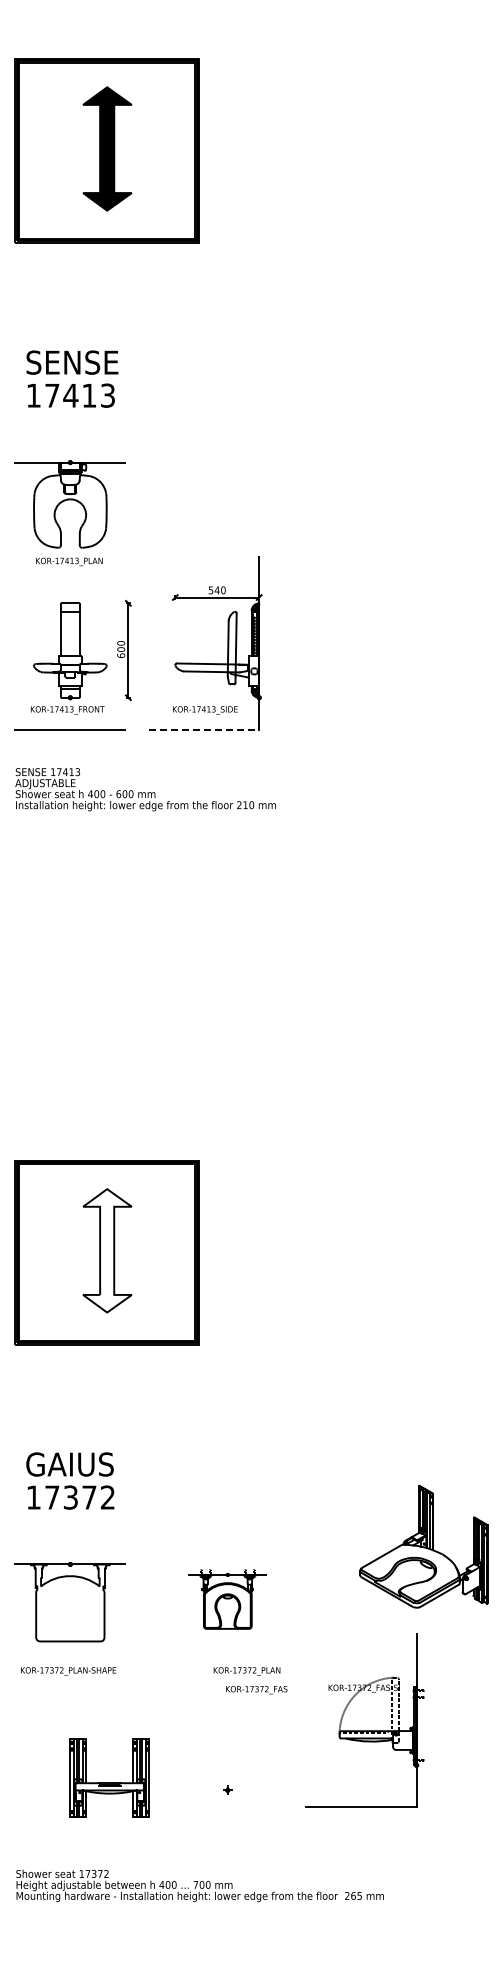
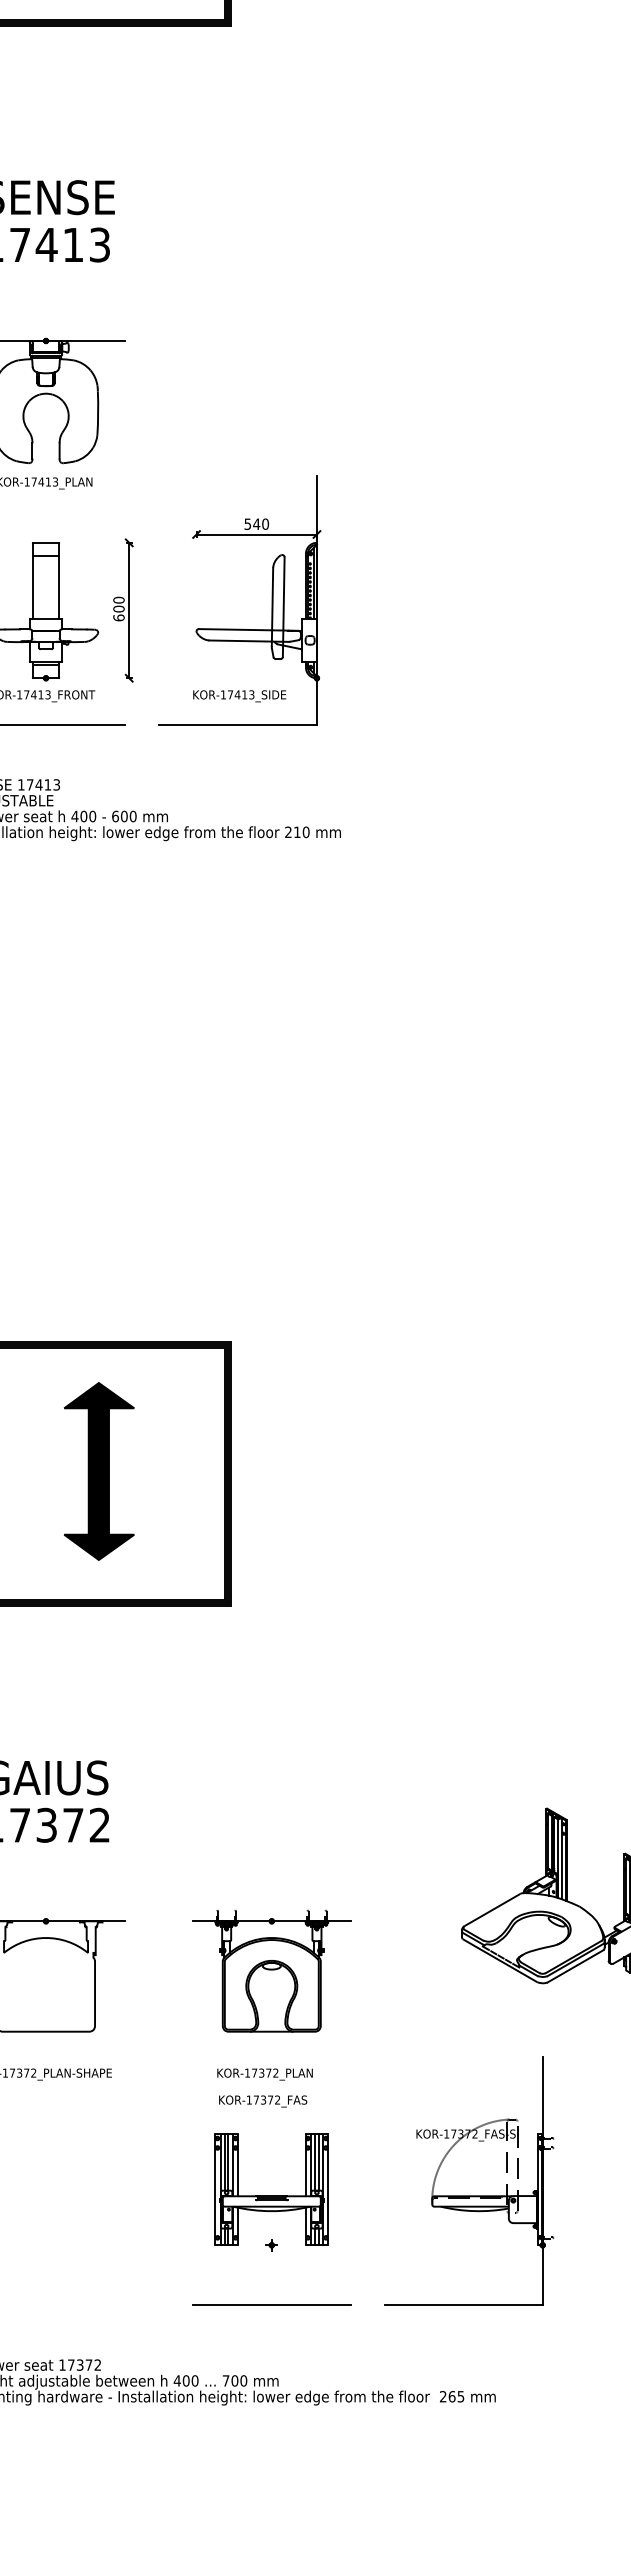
line: (204, 730) -> (238, 725), dashed -> solid
fill: (107, 1250) -> (99, 1470), added
part: (227, 1599) -> (271, 1971), size x1.43
text: (246, 1671) -> (264, 2074), moved
text: (256, 1690) -> (262, 2102), moved
part: (364, 1730) -> (467, 2195), moved
part: (109, 1777) -> (271, 2188), moved
line: (227, 1832) -> (271, 2305), added

